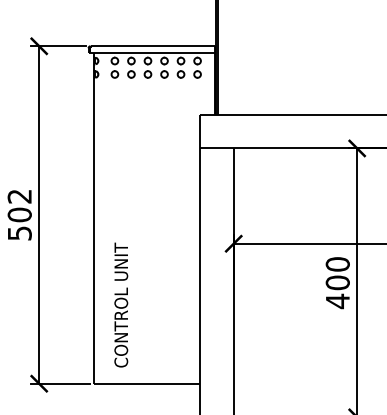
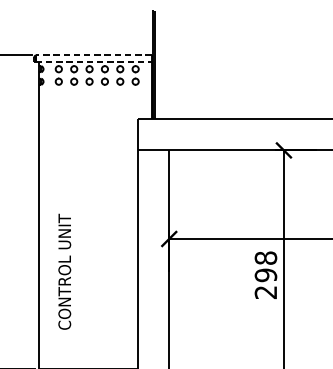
line: (152, 46) -> (93, 55), solid -> dashed
line: (152, 52) -> (93, 61), solid -> dashed
text: (337, 283) -> (265, 275), 400 -> 298
text: (121, 304) -> (64, 271), moved

